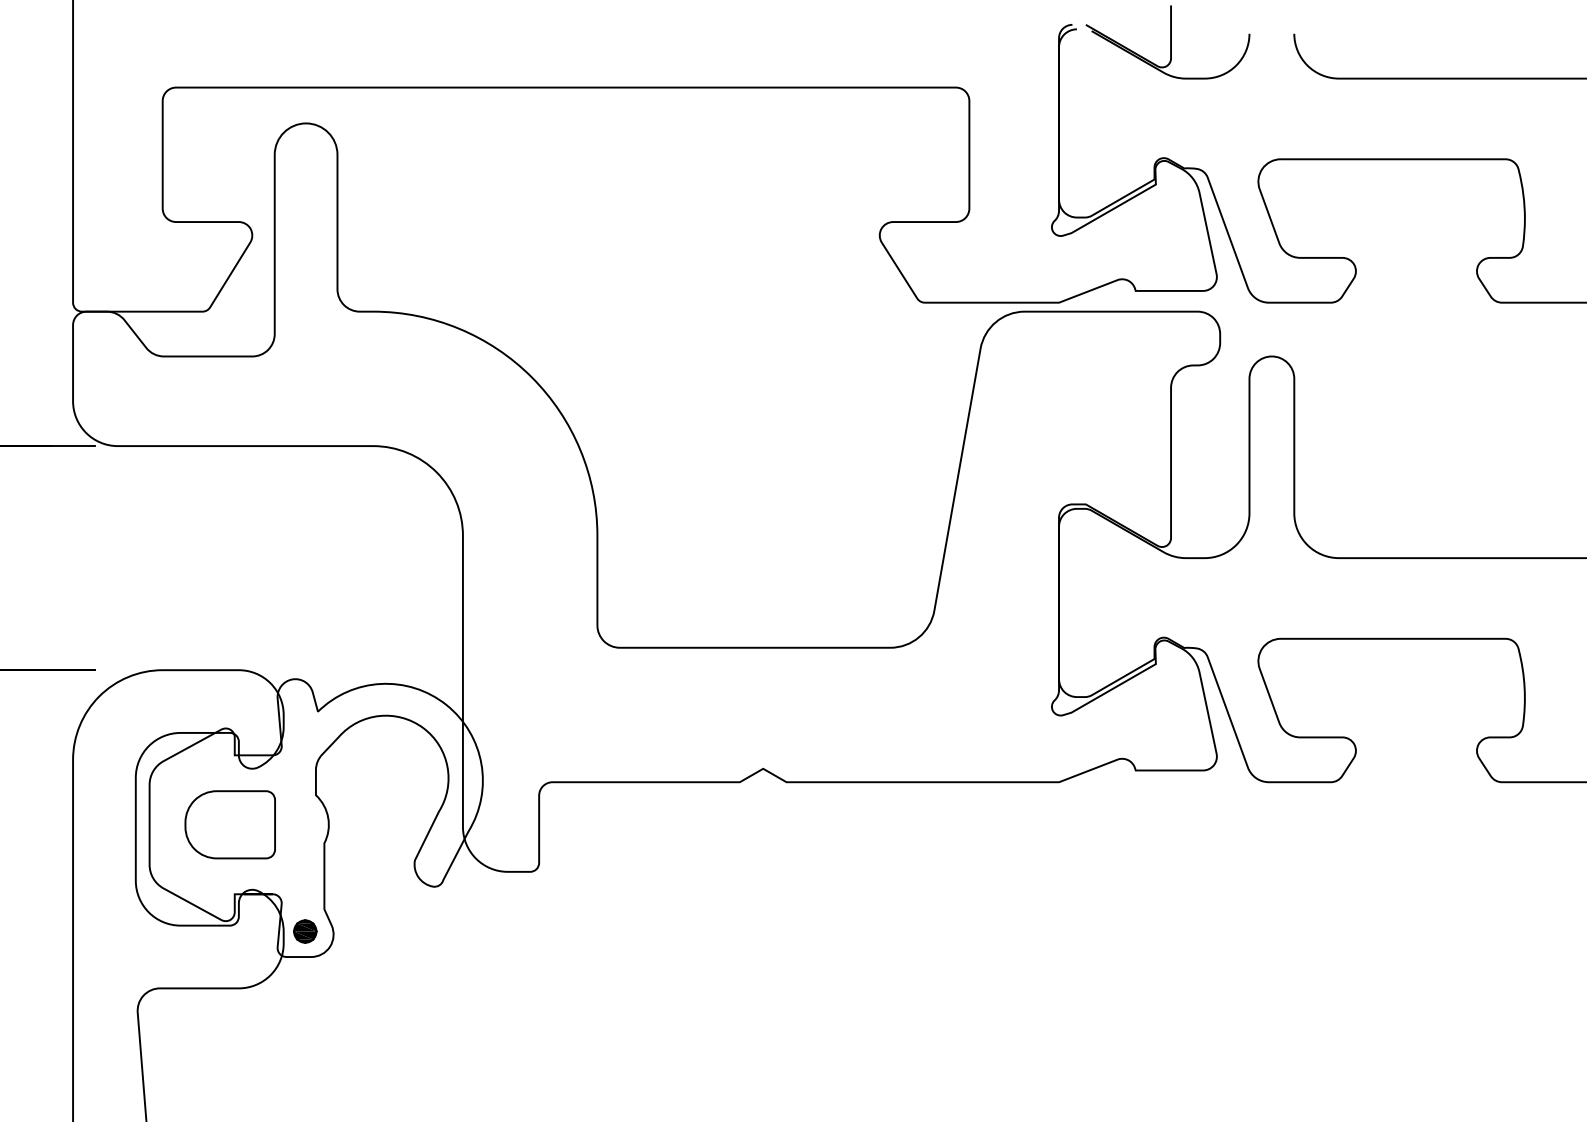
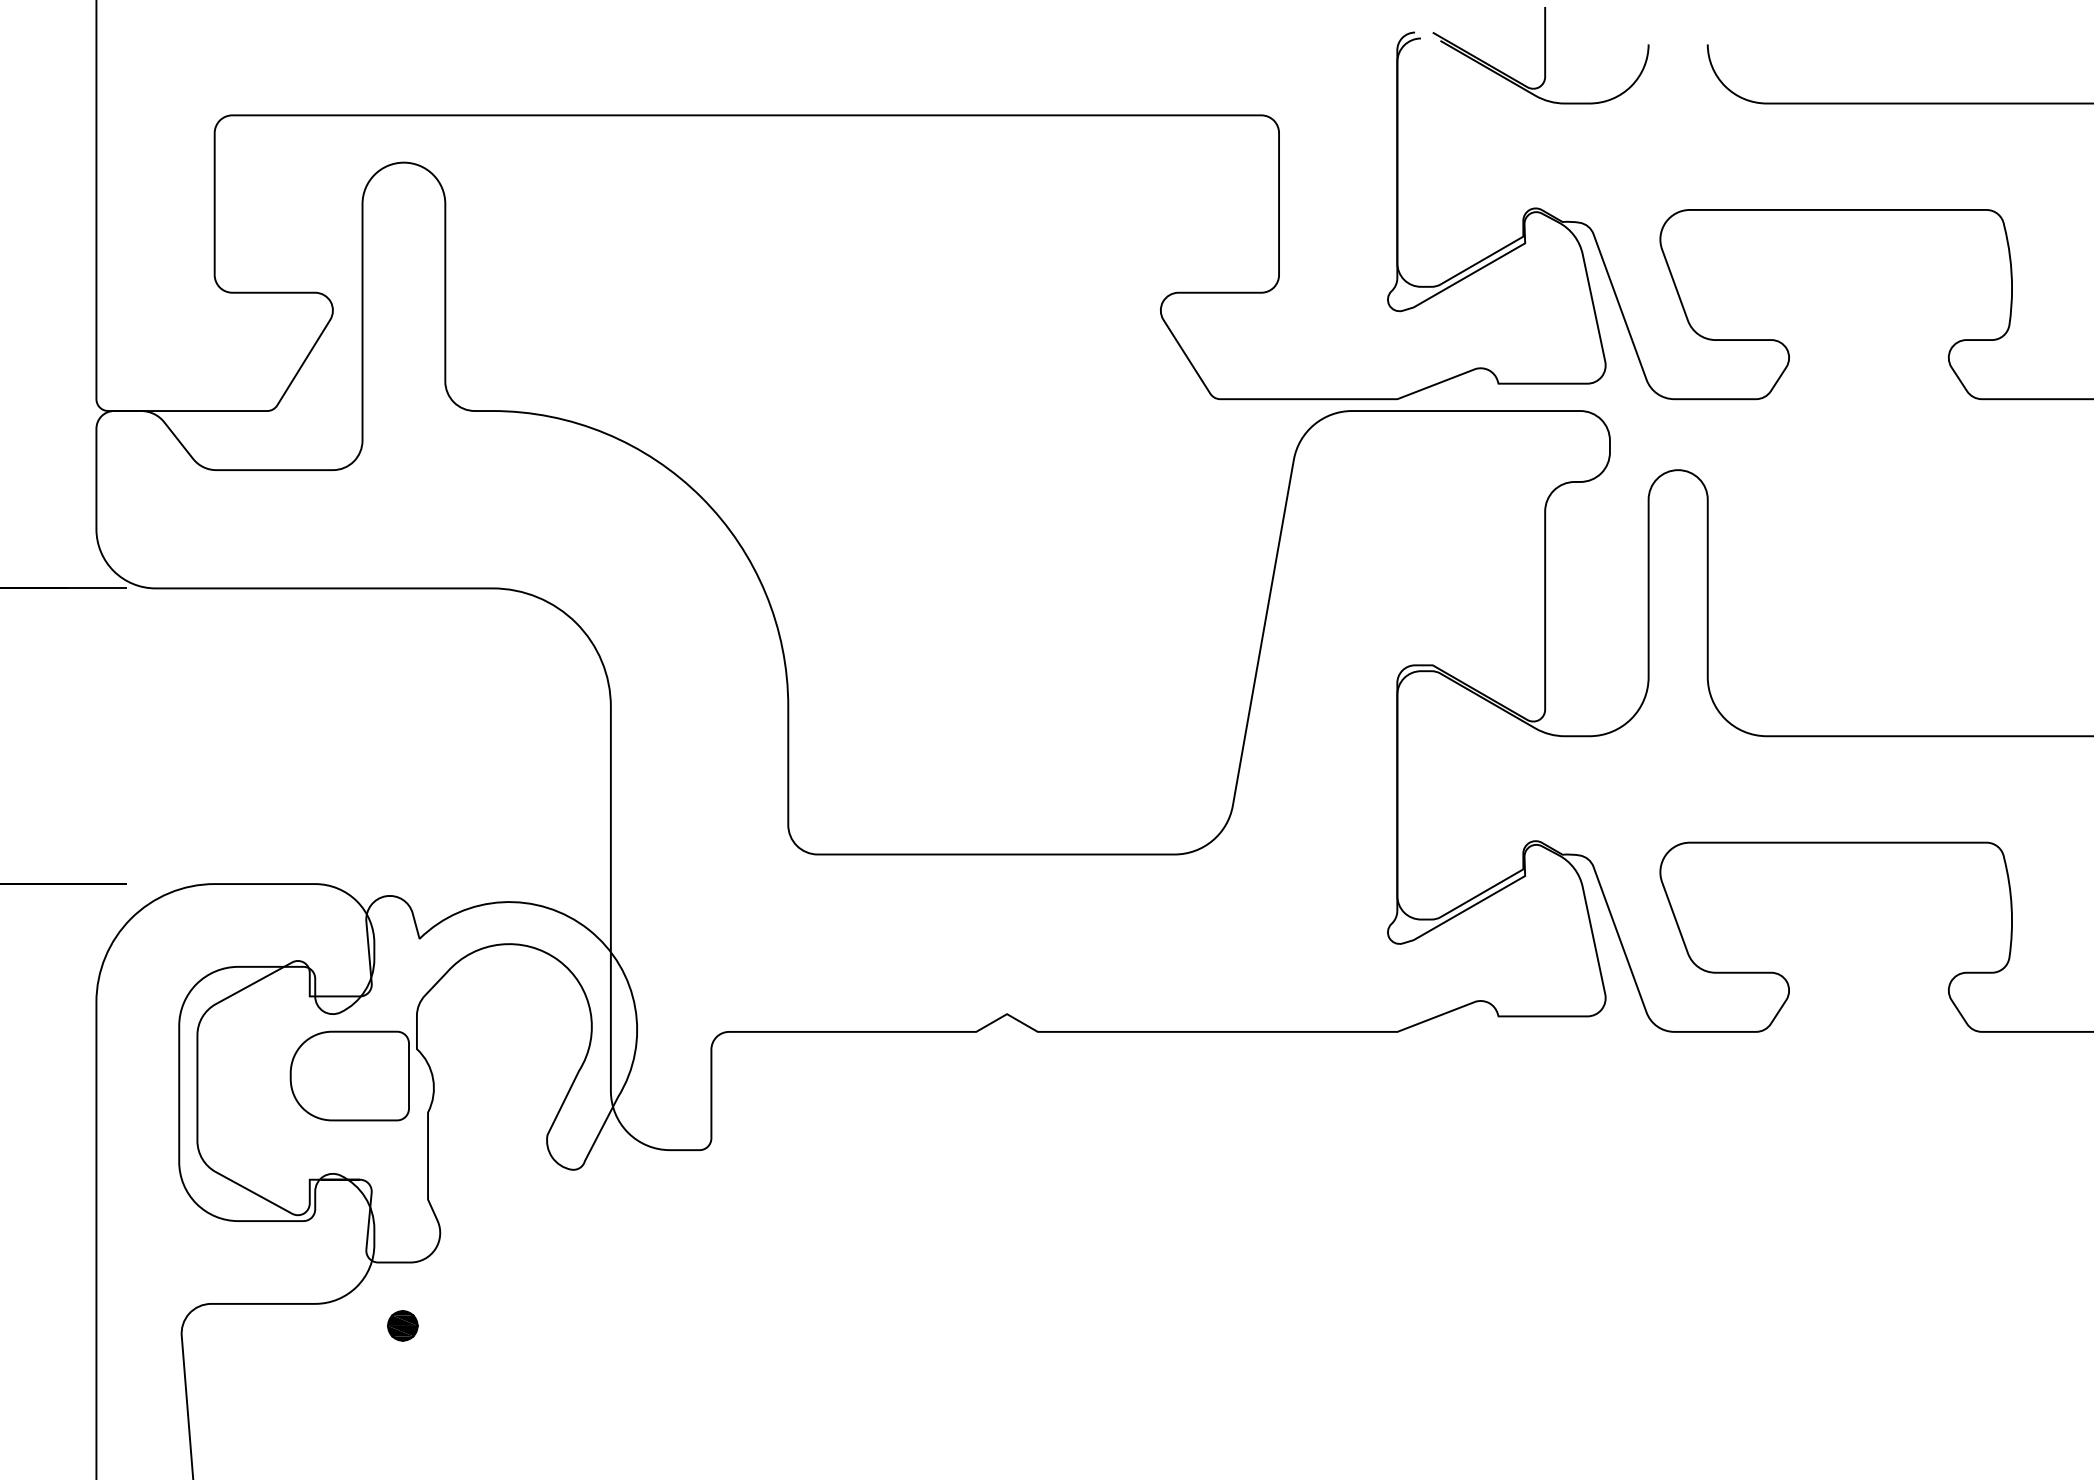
part: (230, 824) -> (349, 1075), moved
part: (305, 931) -> (402, 1325), moved

